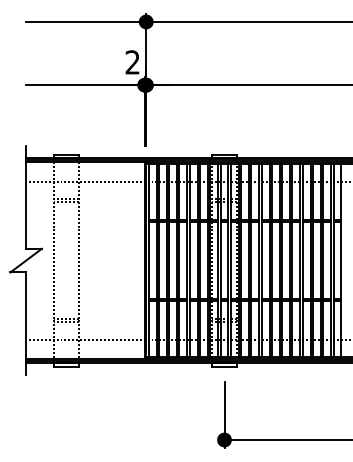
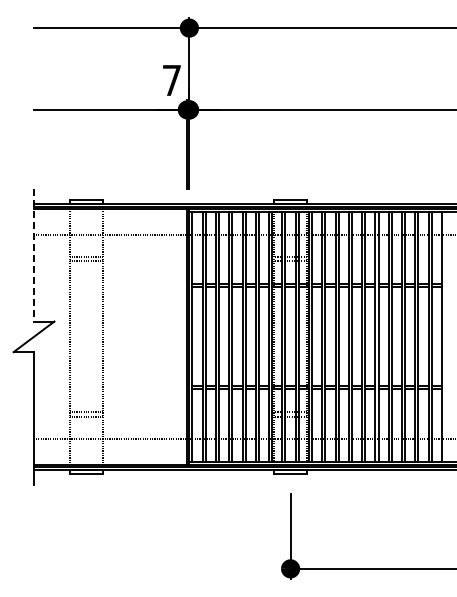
text: (132, 61) -> (171, 79), 2 -> 7
line: (26, 197) -> (34, 255), solid -> dashed

